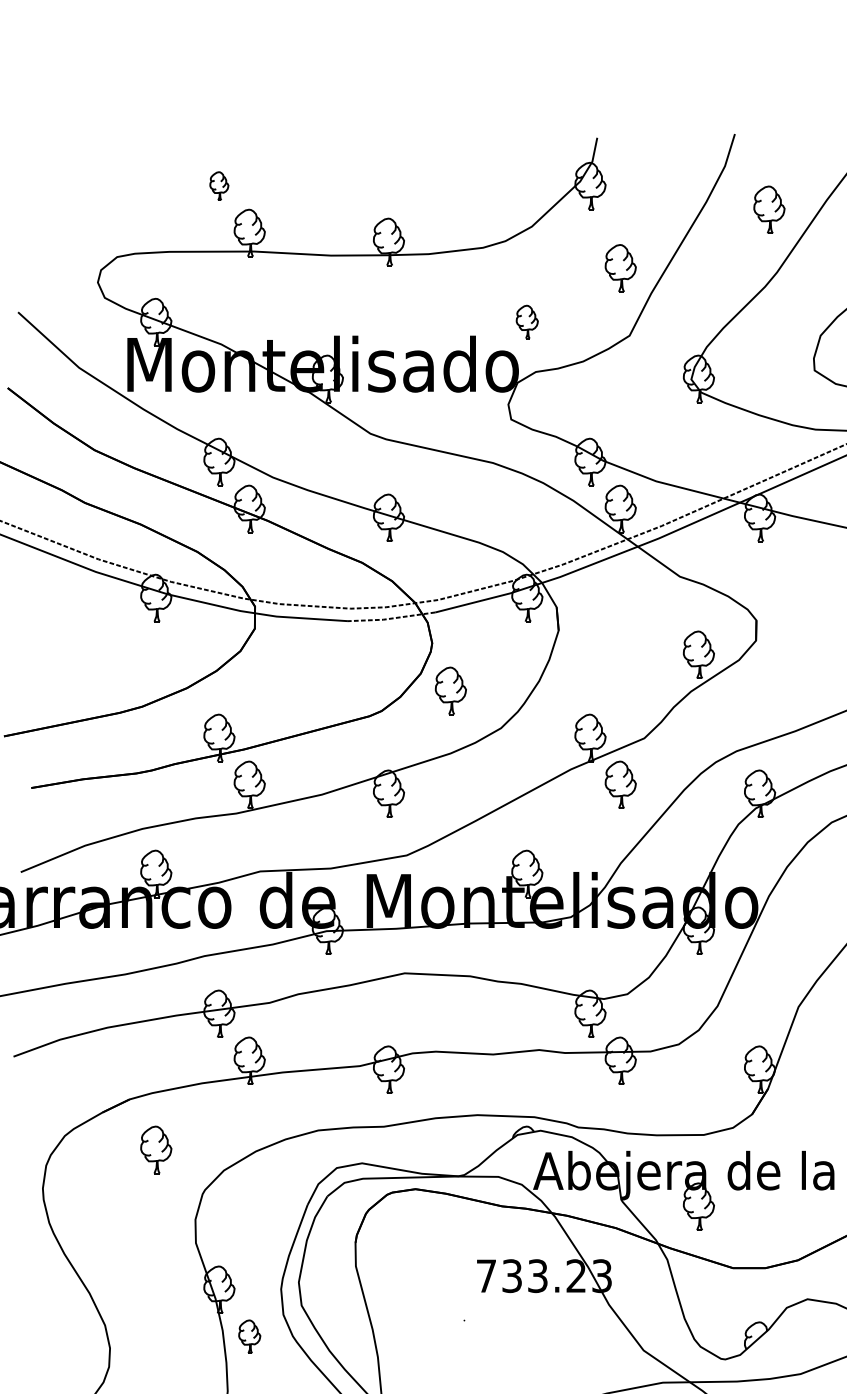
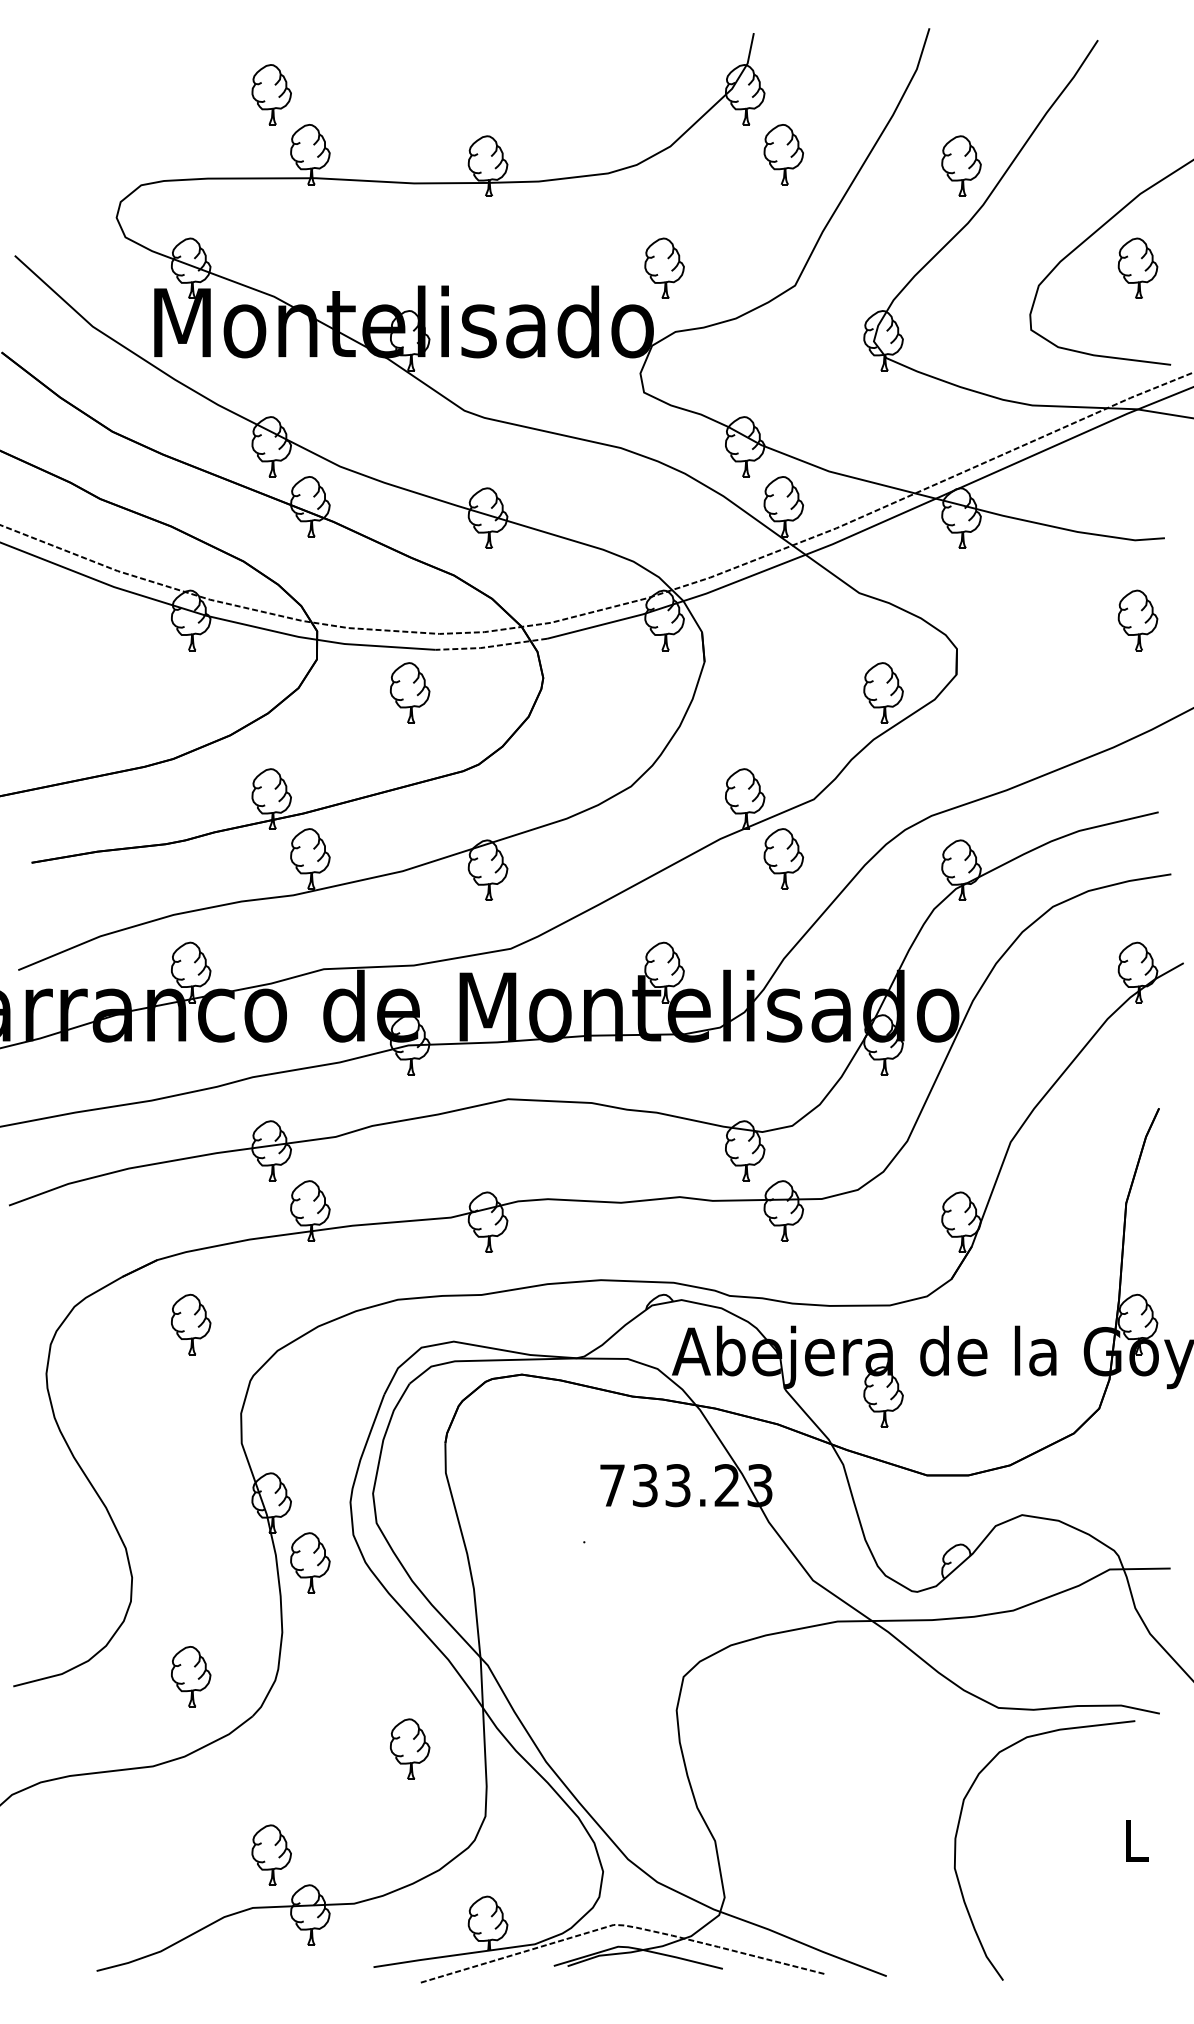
part: (219, 185) -> (271, 94), size x1.67
part: (769, 209) -> (961, 165), moved
part: (620, 268) -> (783, 154), moved
part: (527, 321) -> (664, 267), size x1.43
part: (451, 690) -> (410, 692), moved
part: (249, 1336) -> (310, 1562), size x1.43

